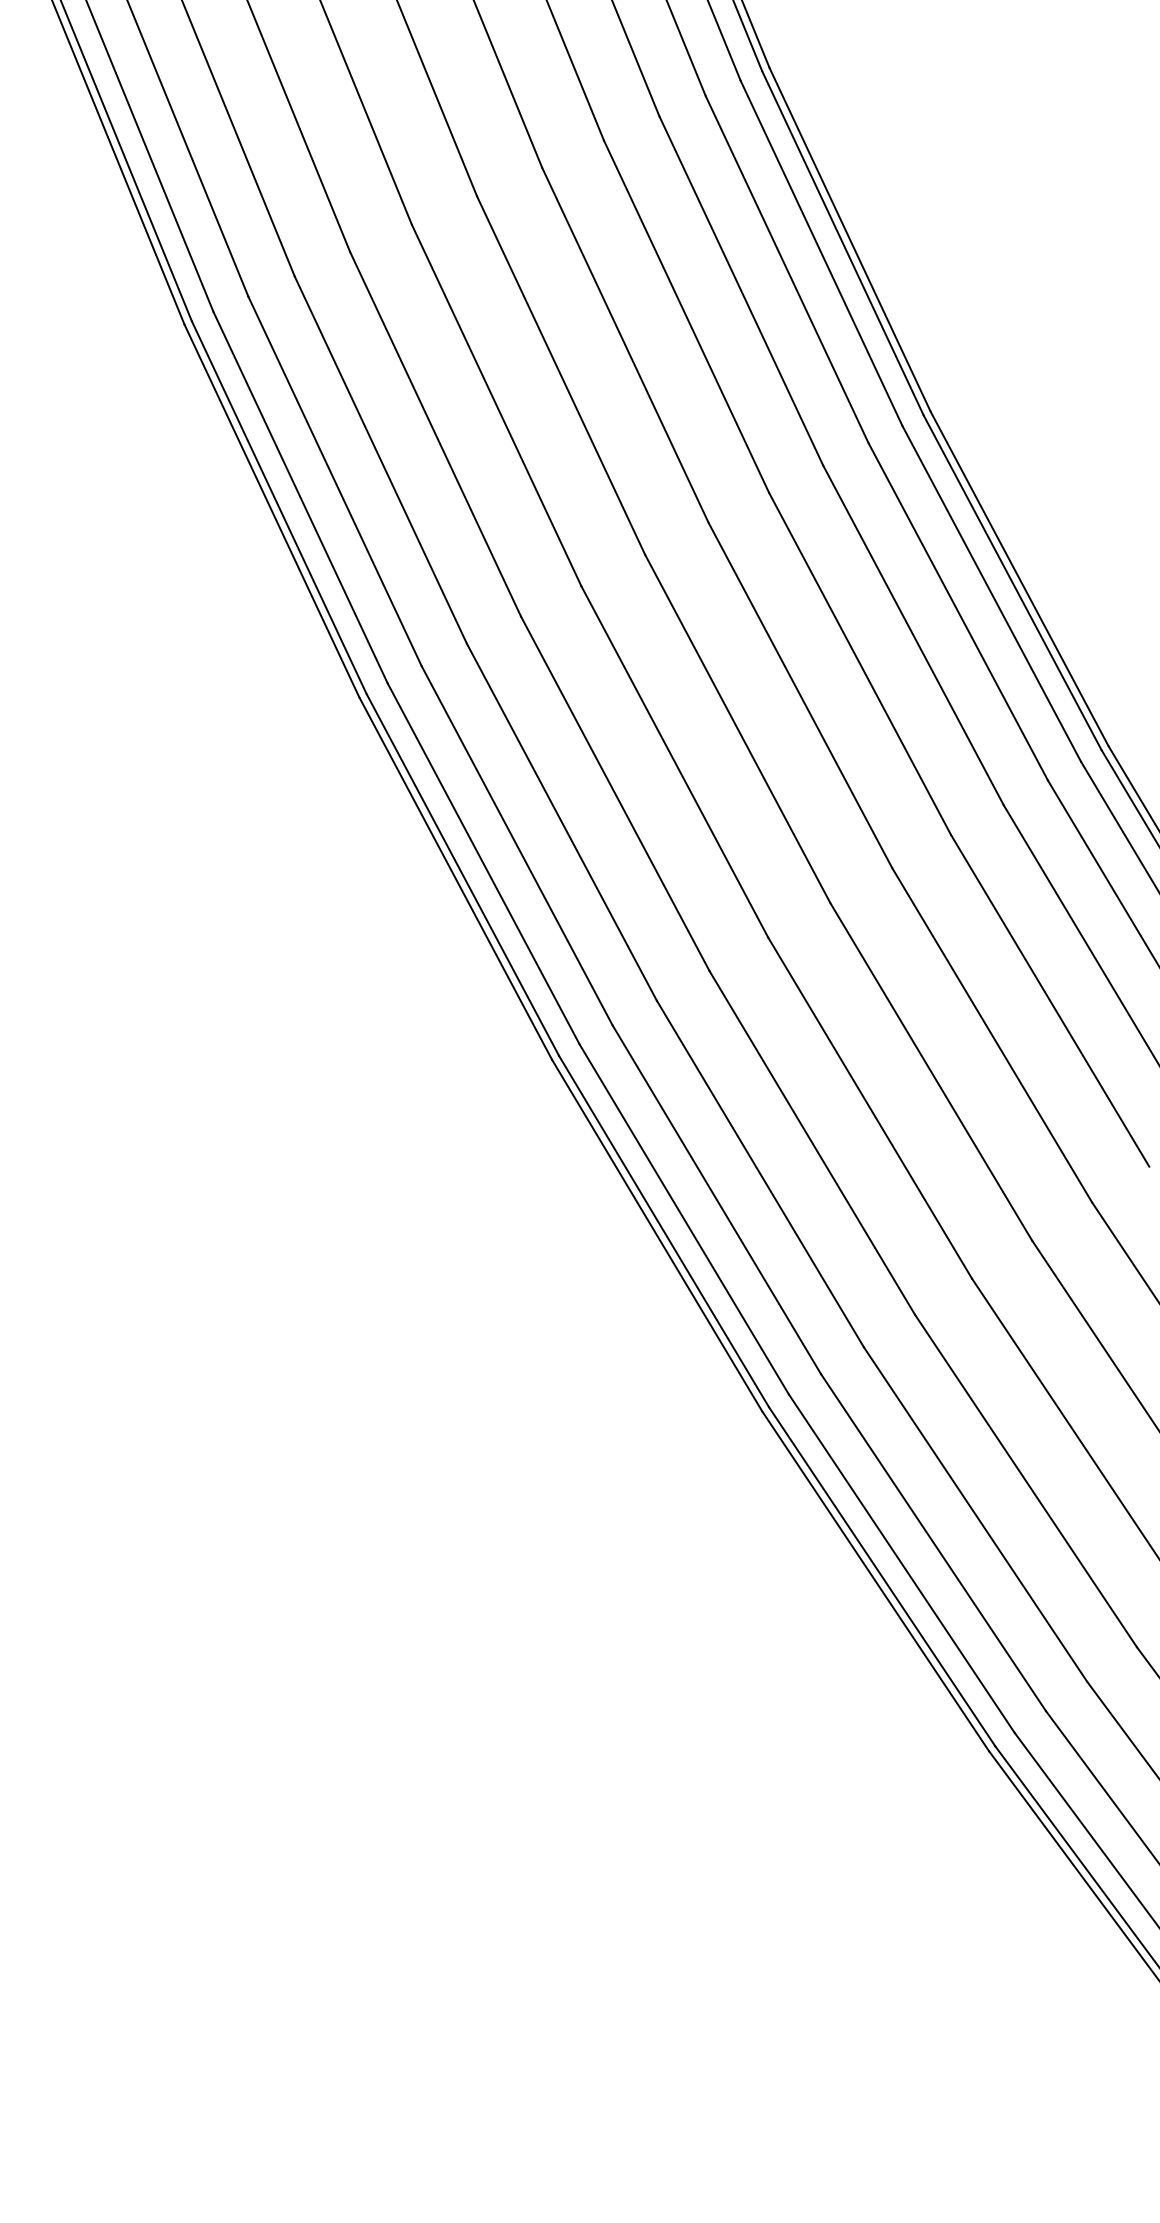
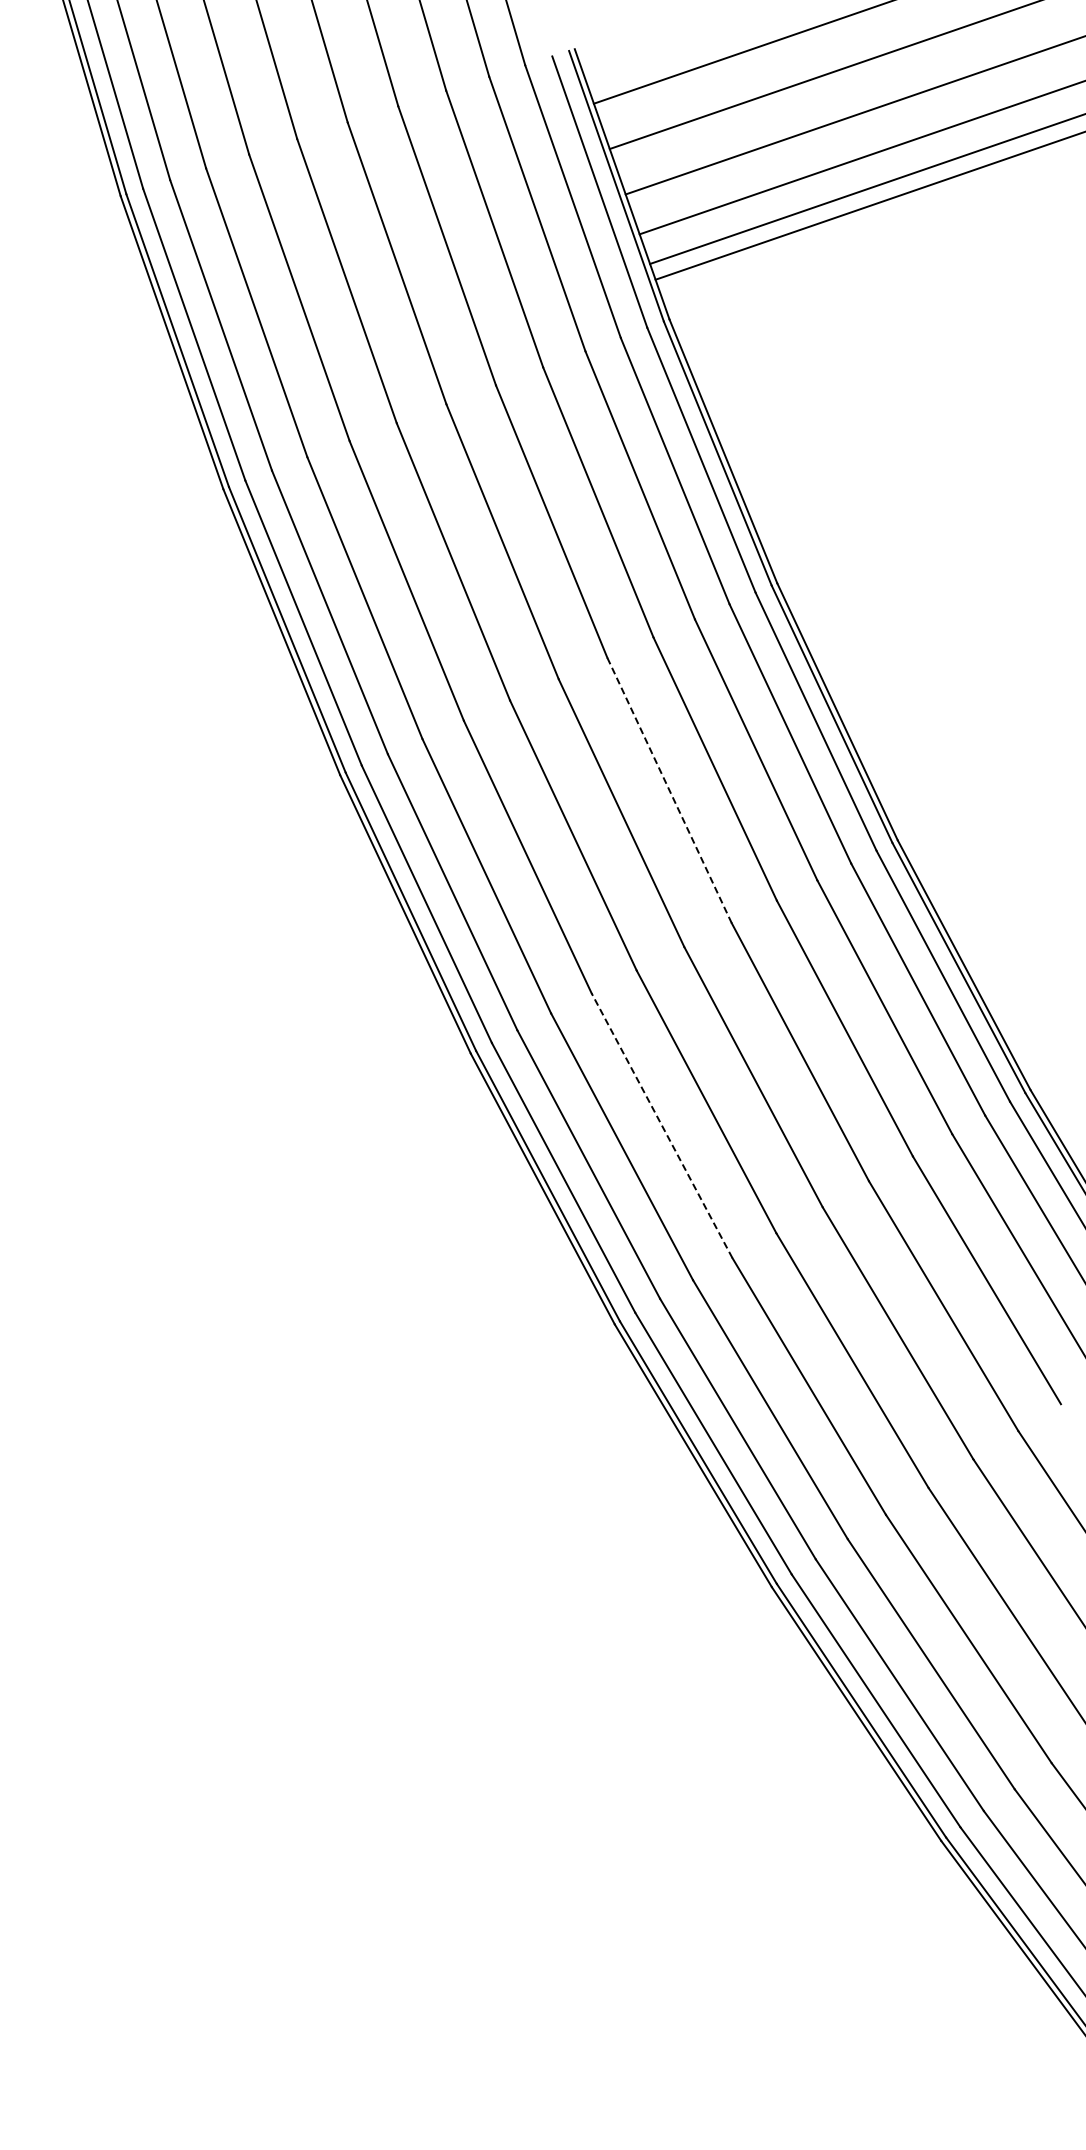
line: (625, 345) -> (669, 790), solid -> dashed
line: (615, 793) -> (662, 1125), solid -> dashed

